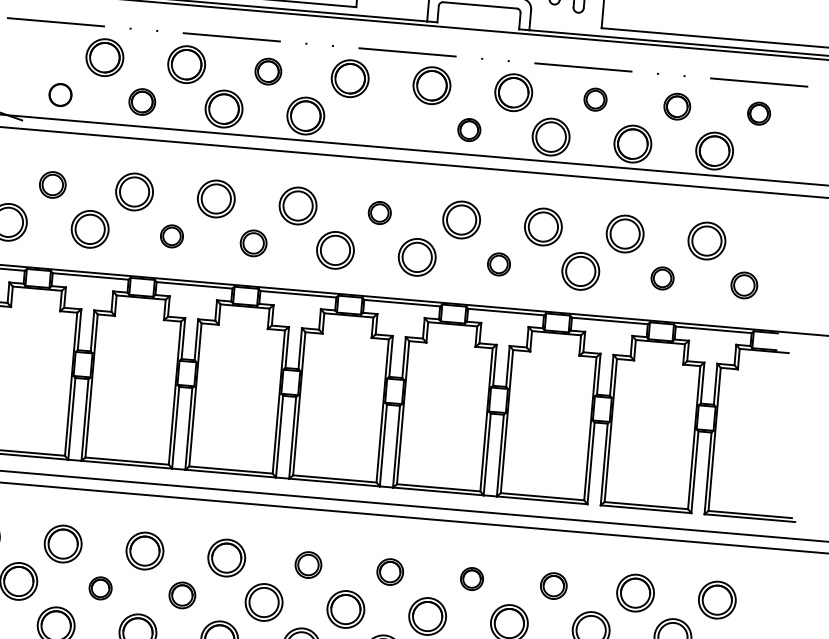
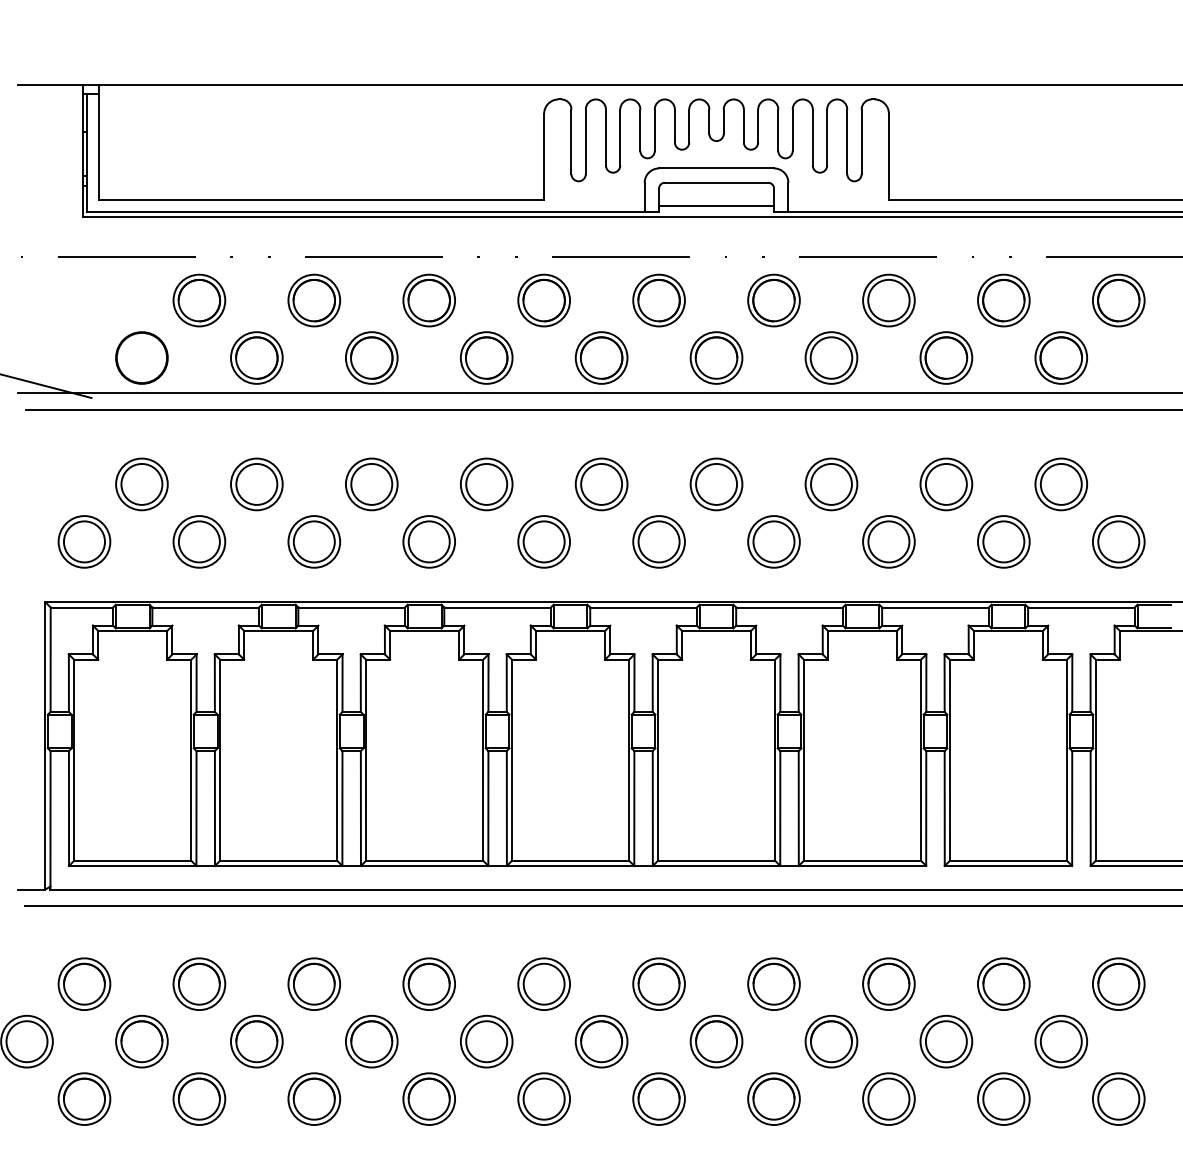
line: (478, 22) -> (716, 206), added
part: (267, 71) -> (428, 300), size x1.43
circle: (60, 94) -> (141, 357), size x1.67
part: (595, 99) -> (888, 300), size x1.67
part: (142, 101) -> (256, 357), size x1.43
part: (677, 106) -> (1003, 300), size x1.43
part: (758, 113) -> (1118, 300), size x1.67
part: (387, 122) -> (601, 357), added
part: (469, 129) -> (716, 357), size x1.67
part: (52, 185) -> (141, 484), size x1.43
part: (379, 213) -> (601, 484), size x1.67
part: (172, 236) -> (314, 541), size x1.67
part: (253, 243) -> (428, 541), size x1.43
part: (498, 264) -> (773, 541), size x1.67
part: (662, 278) -> (1003, 541), size x1.67
part: (744, 285) -> (1118, 541), size x1.43
part: (308, 564) -> (543, 983), size x1.43
part: (389, 571) -> (658, 983), size x1.43
part: (471, 578) -> (773, 983), size x1.67
part: (553, 585) -> (888, 983), size x1.43
part: (100, 588) -> (256, 1041), size x1.67
part: (182, 595) -> (371, 1041), size x1.43

